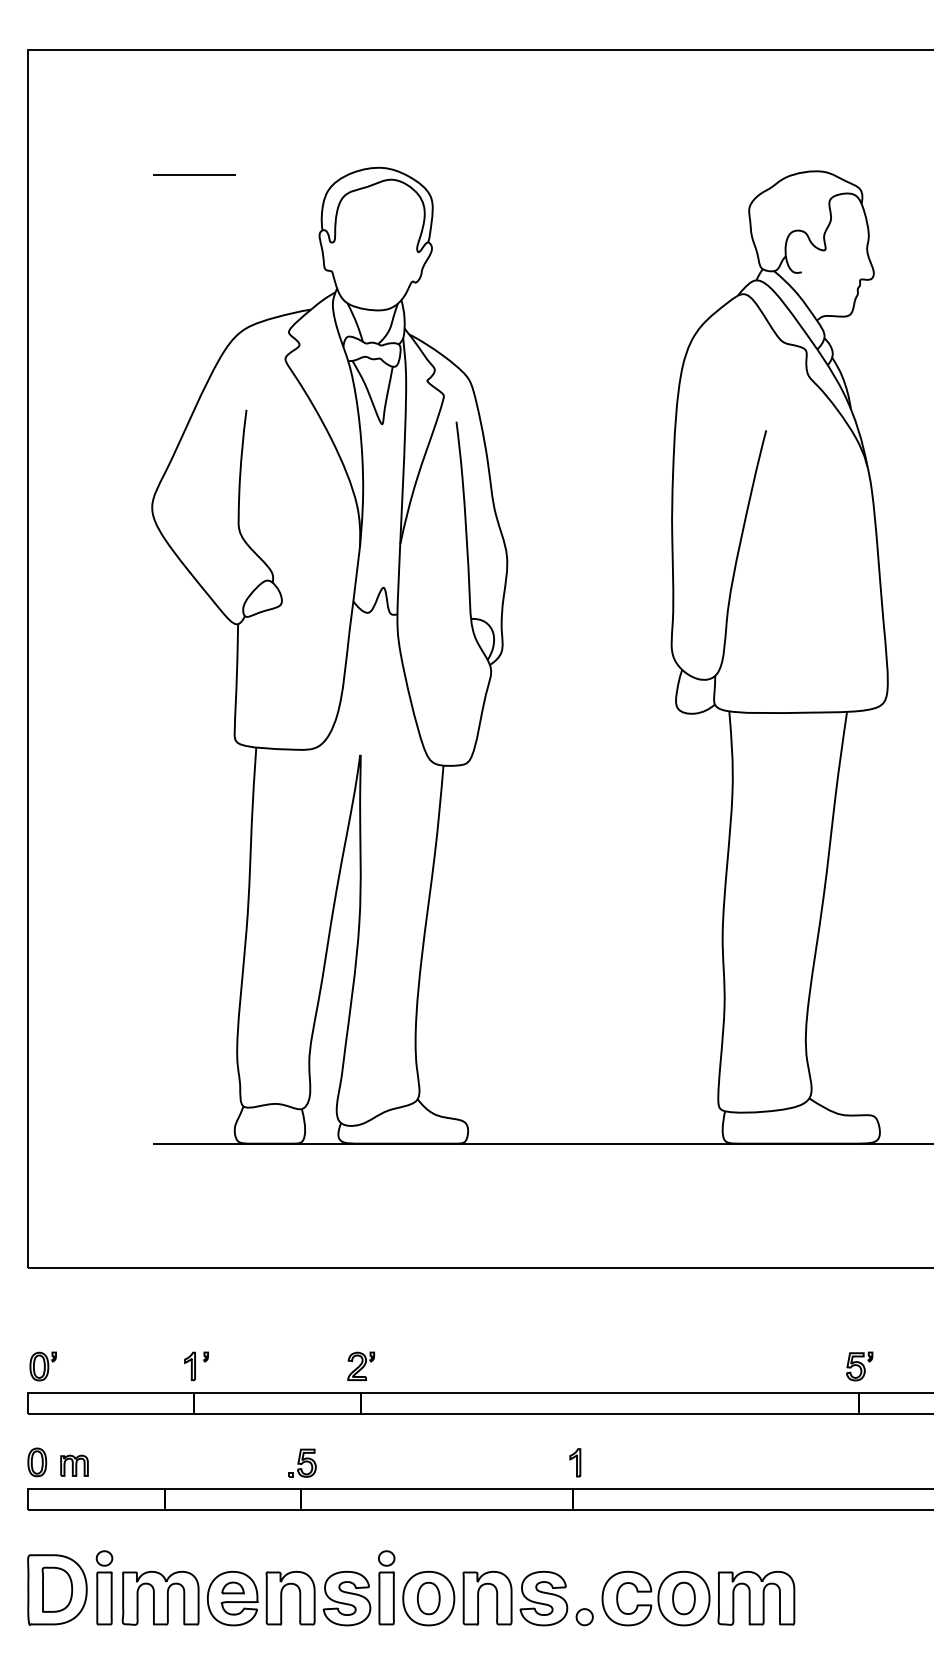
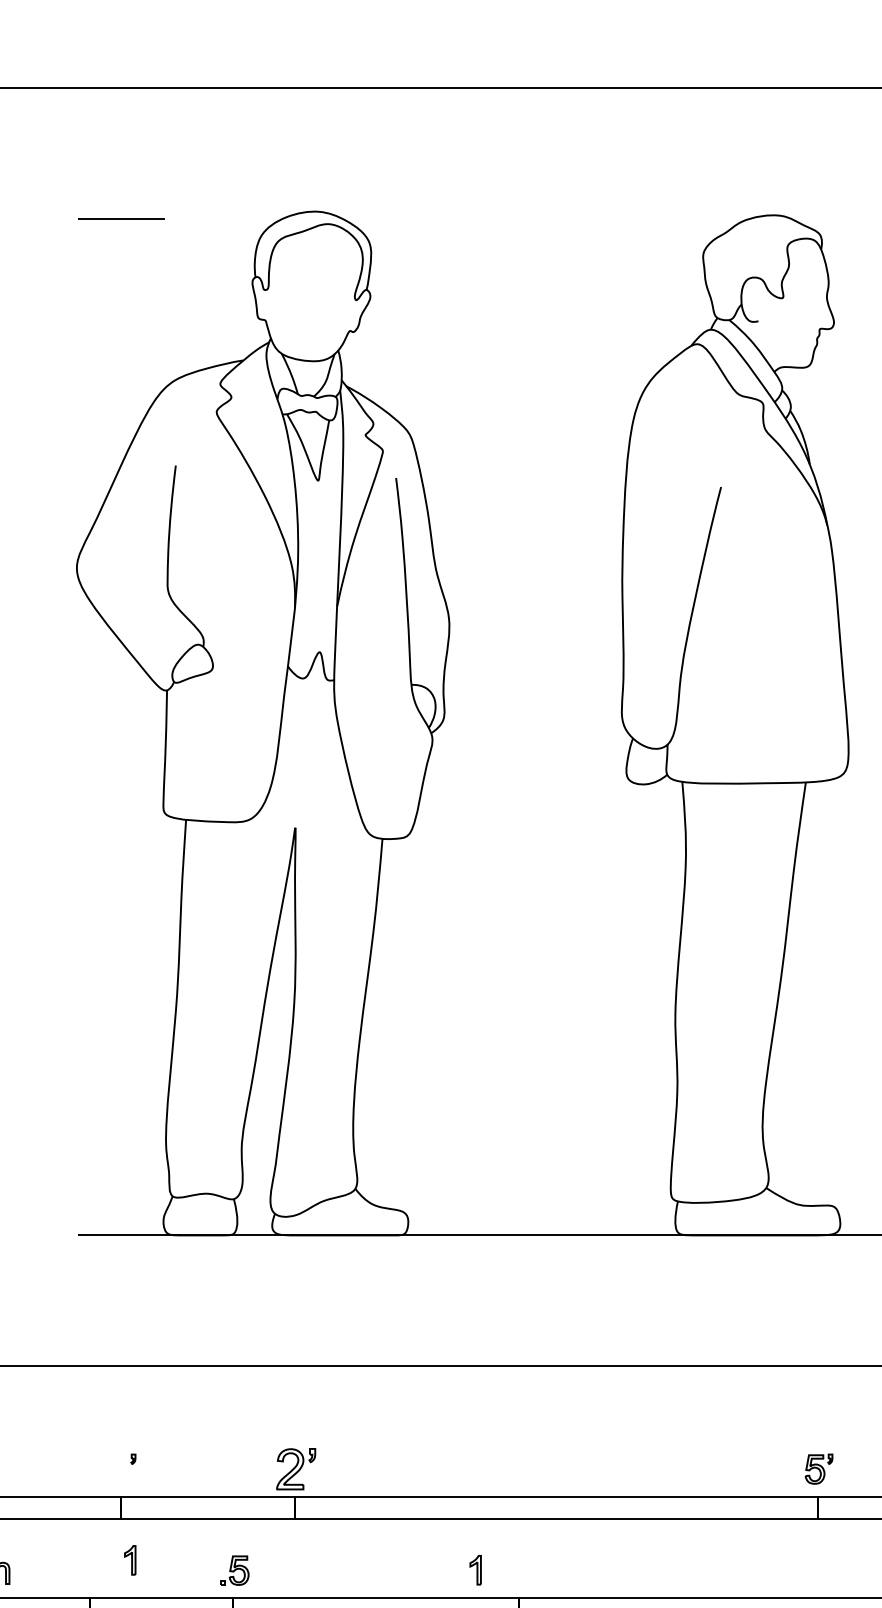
part: (189, 1365) -> (129, 1559), moved
part: (360, 1365) -> (295, 1468), size x1.4
part: (575, 1462) -> (475, 1569), moved

